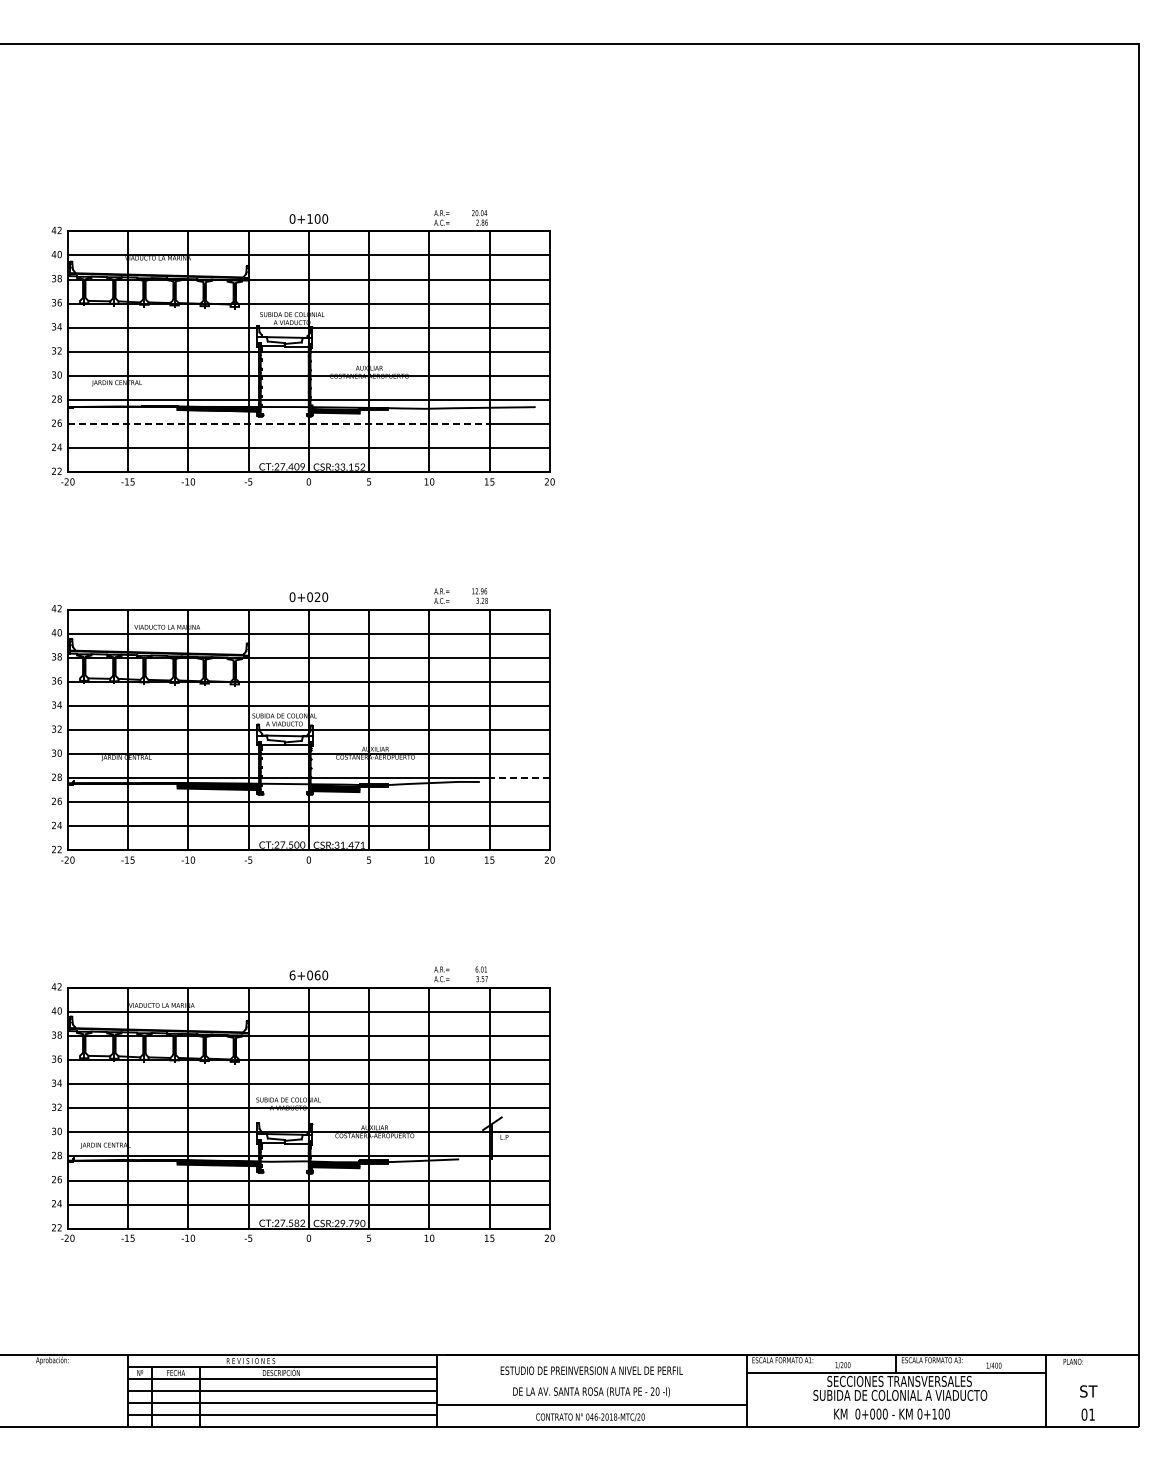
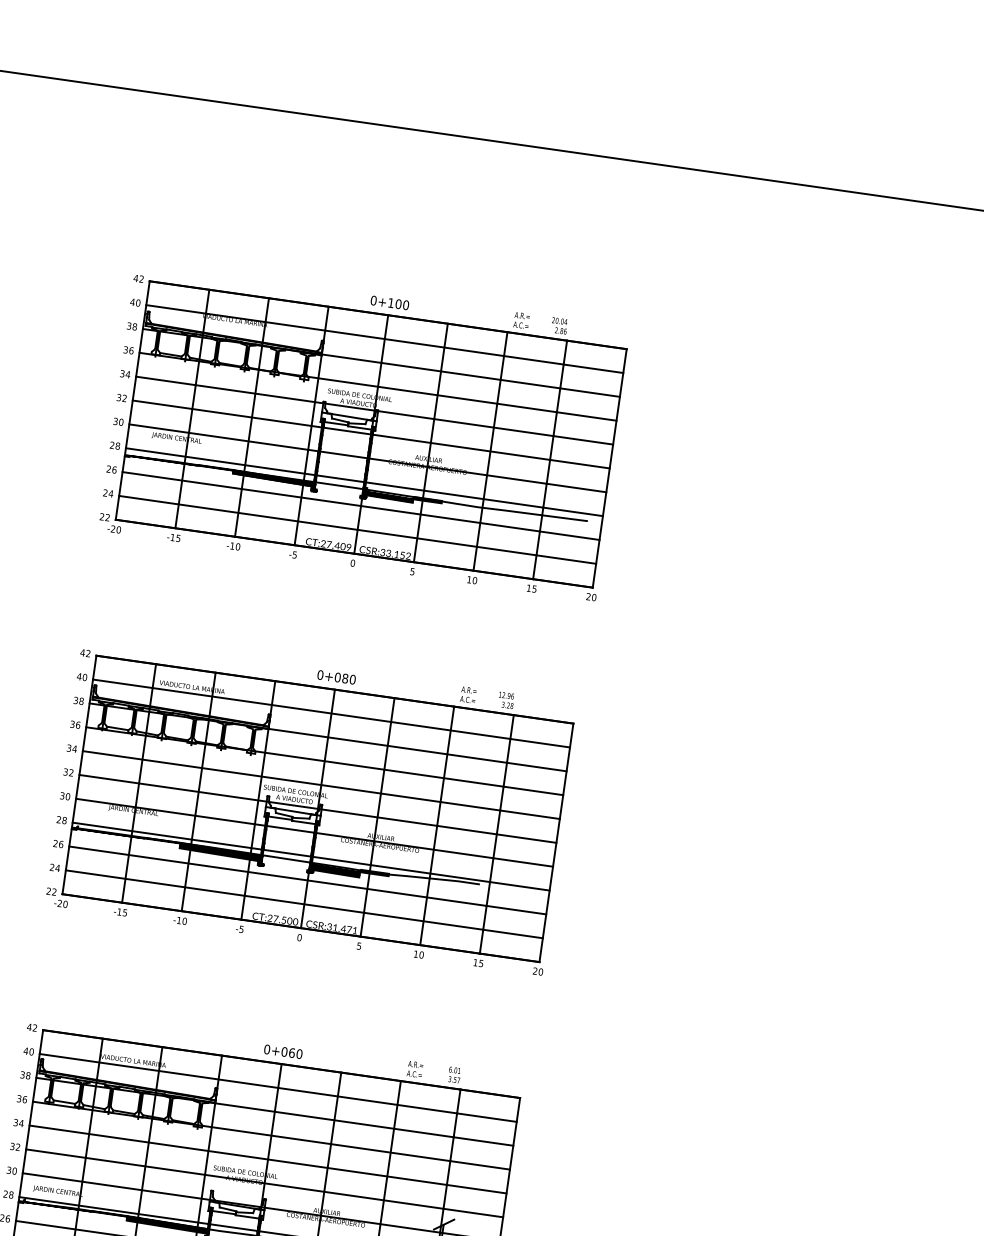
line: (278, 424) -> (330, 502), dashed -> solid
text: (317, 597) -> (345, 678), 0+020 -> 0+080
line: (519, 778) -> (519, 886), dashed -> solid
text: (292, 974) -> (267, 1048), 6+060 -> 0+060

